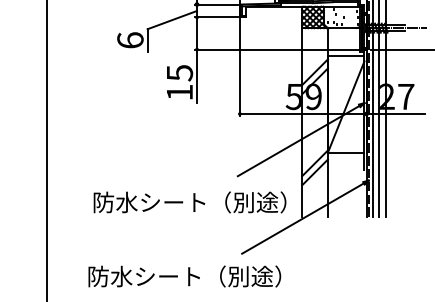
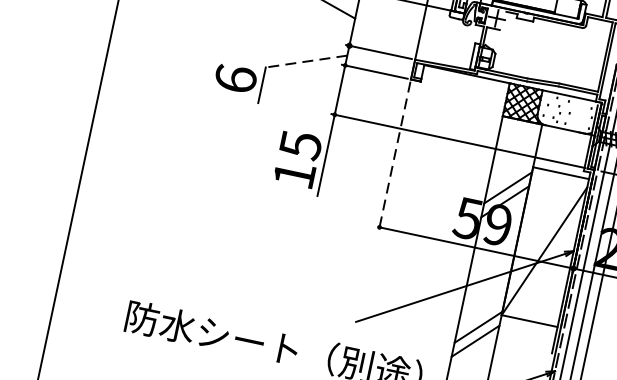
line: (171, 20) -> (305, 61), solid -> dashed
line: (239, 67) -> (393, 155), solid -> dashed

